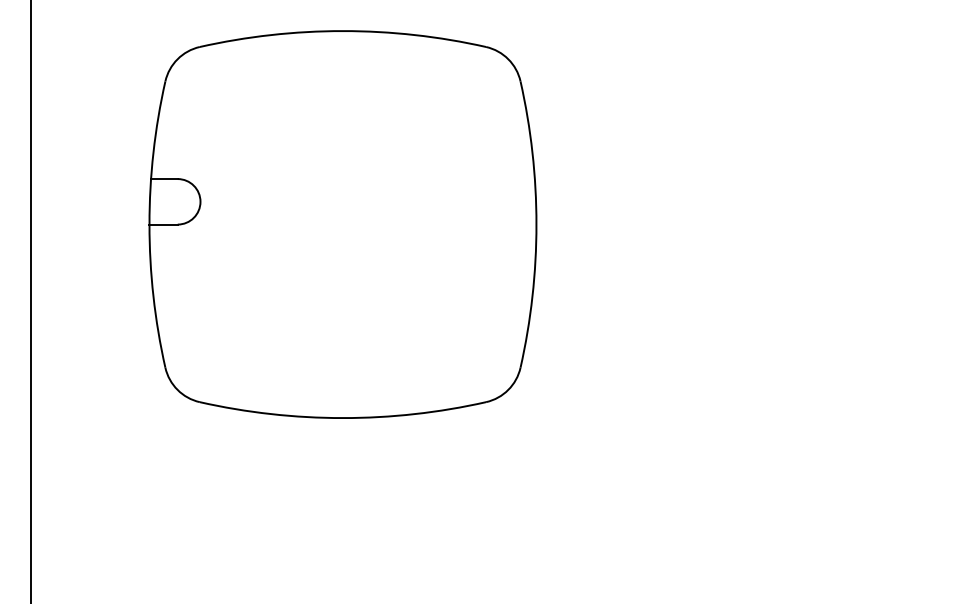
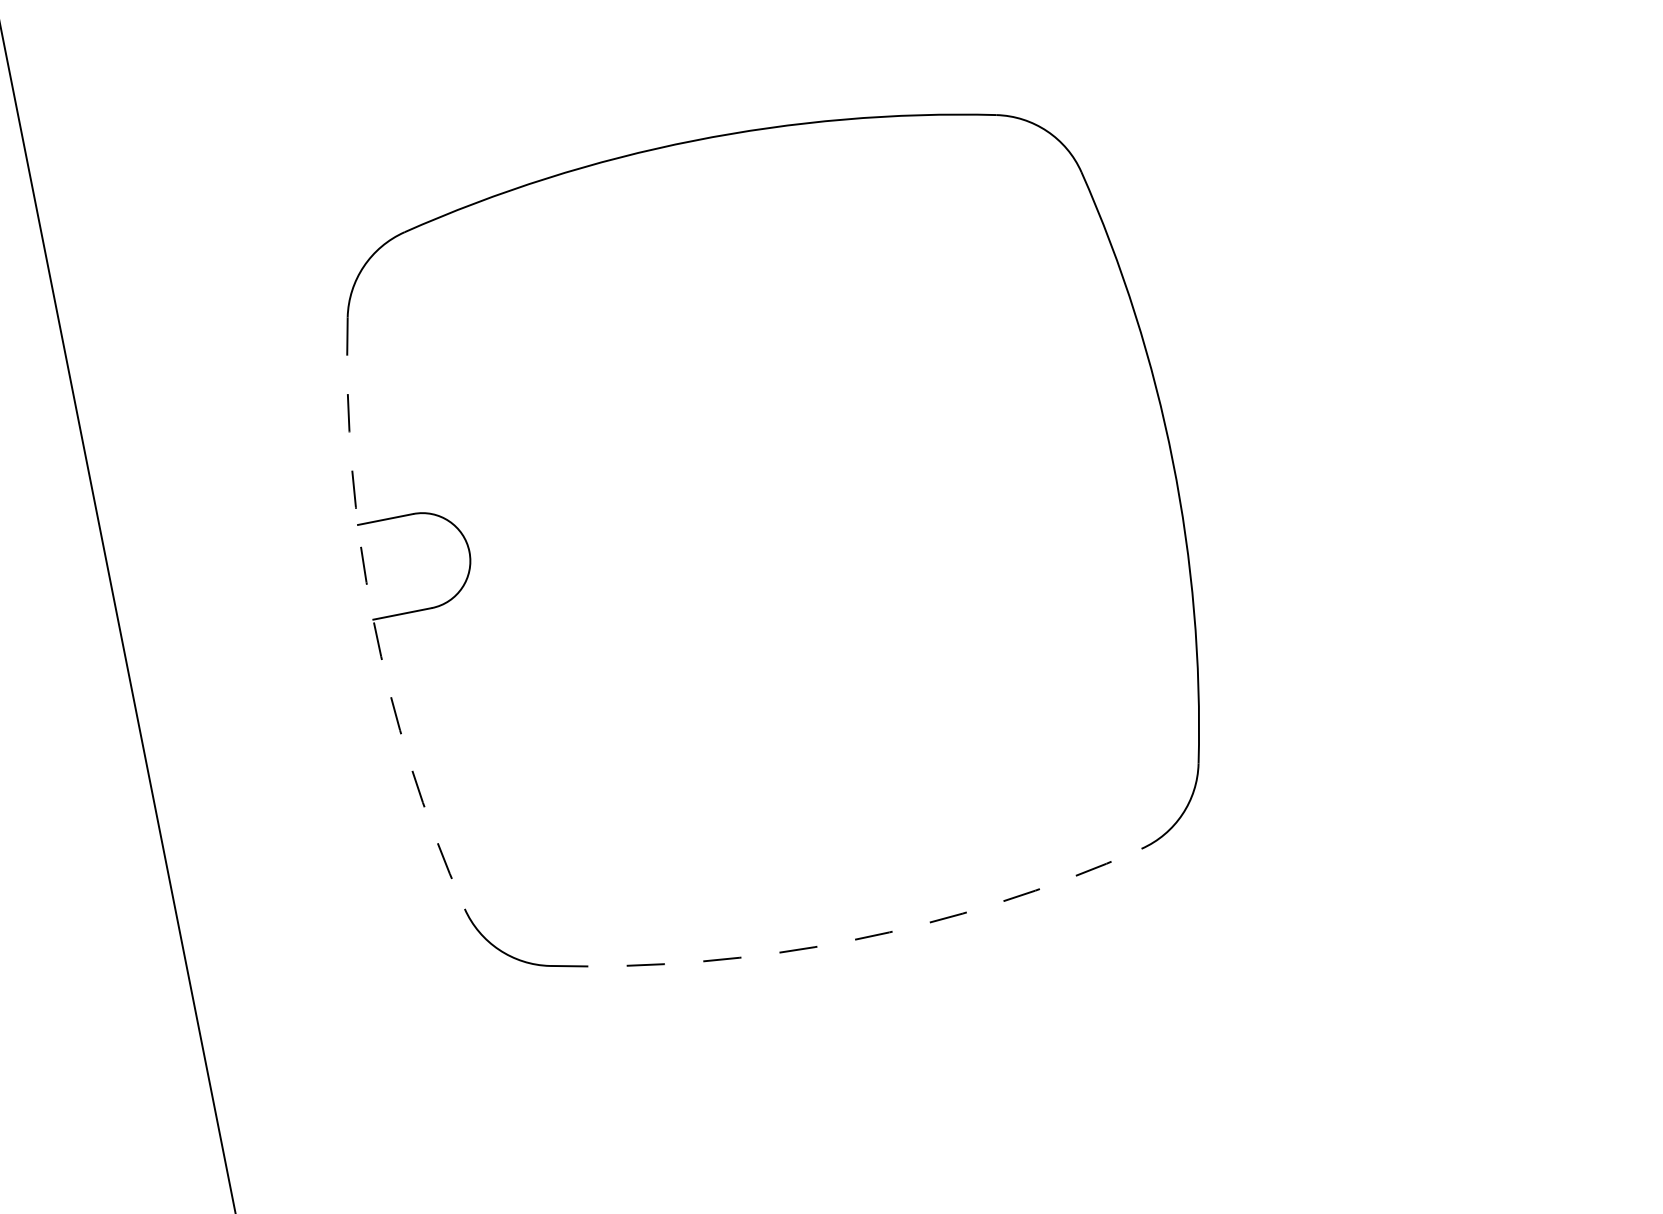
arc: (149, 224) -> (373, 619), solid -> dashed
arc: (342, 418) -> (851, 941), solid -> dashed

